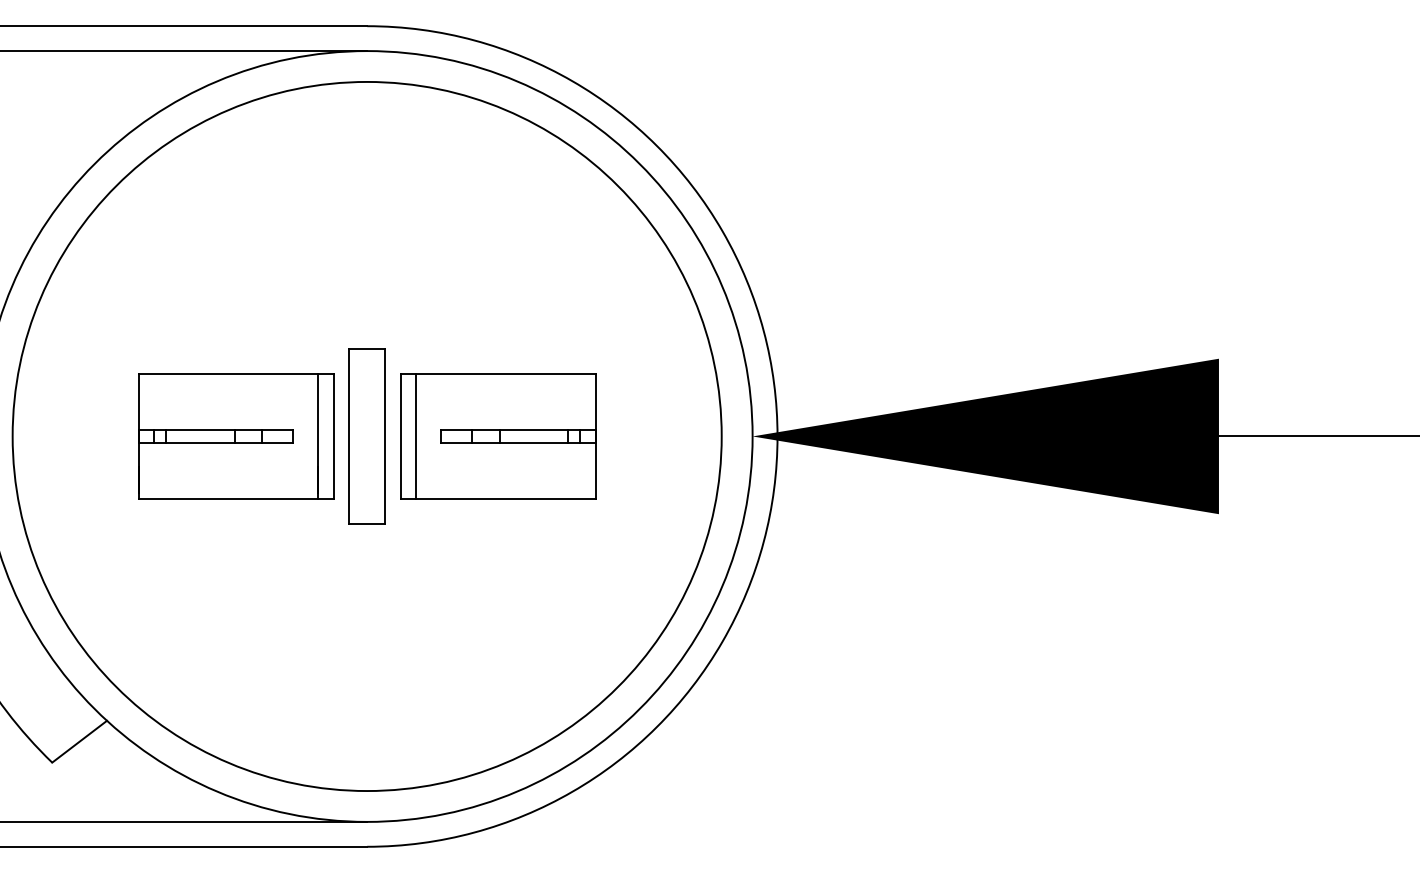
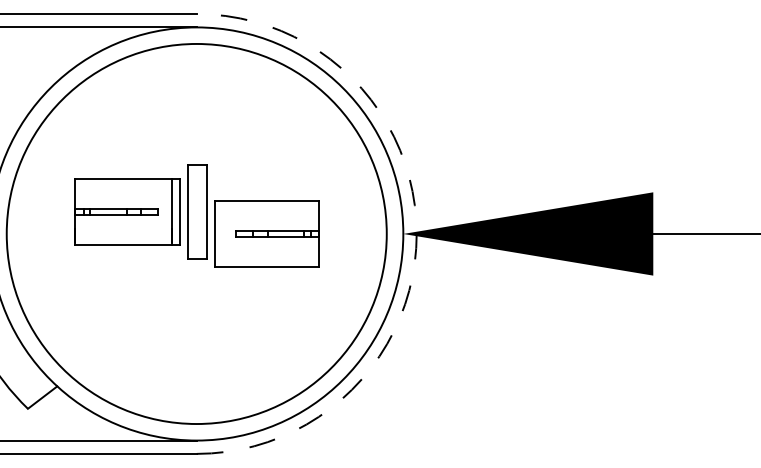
part: (260, 435) -> (140, 211), moved
line: (415, 435) -> (222, 233), removed
arc: (777, 437) -> (416, 234), solid -> dashed

